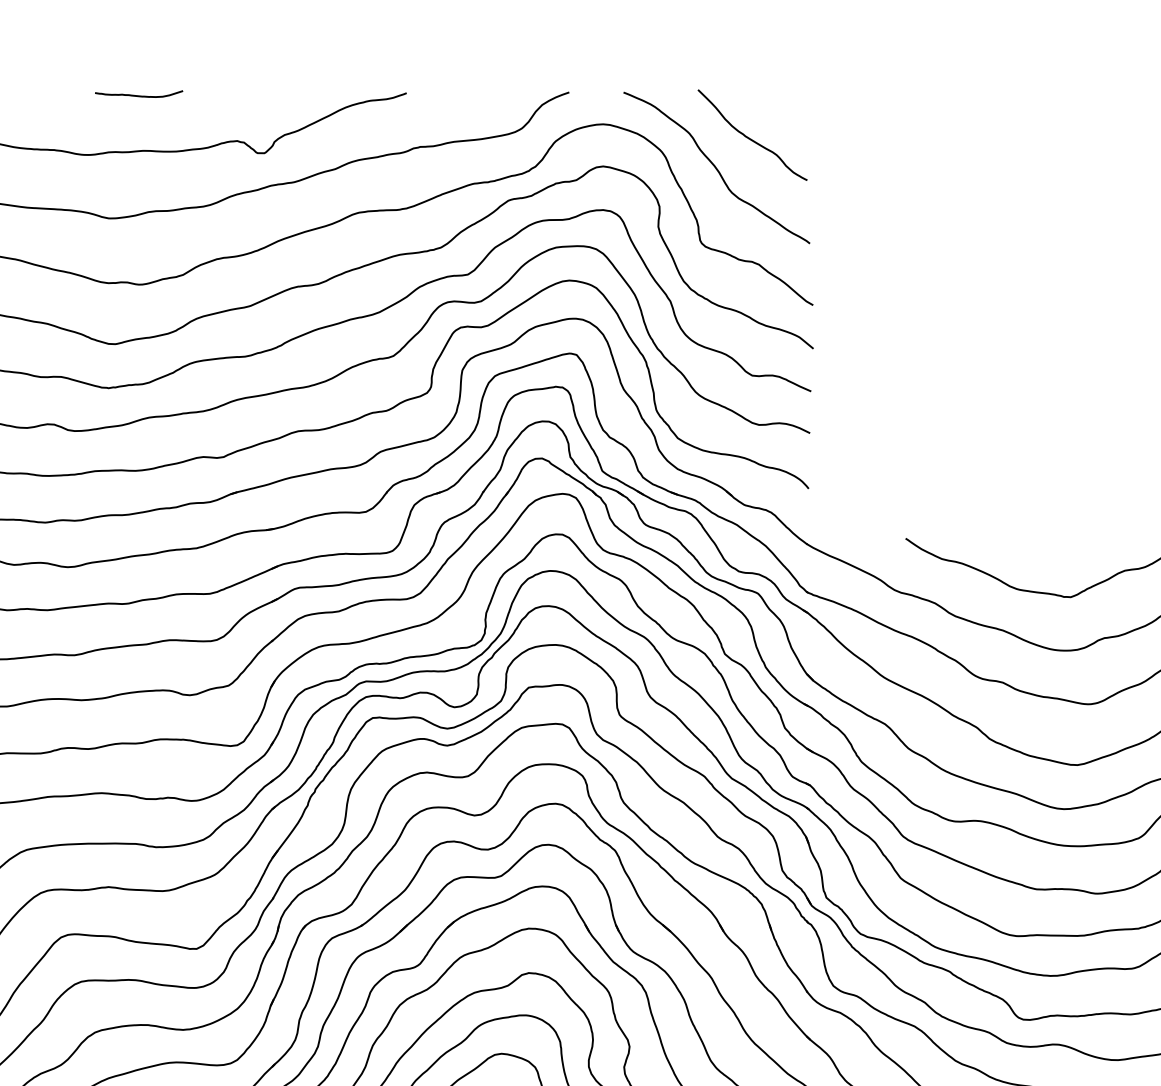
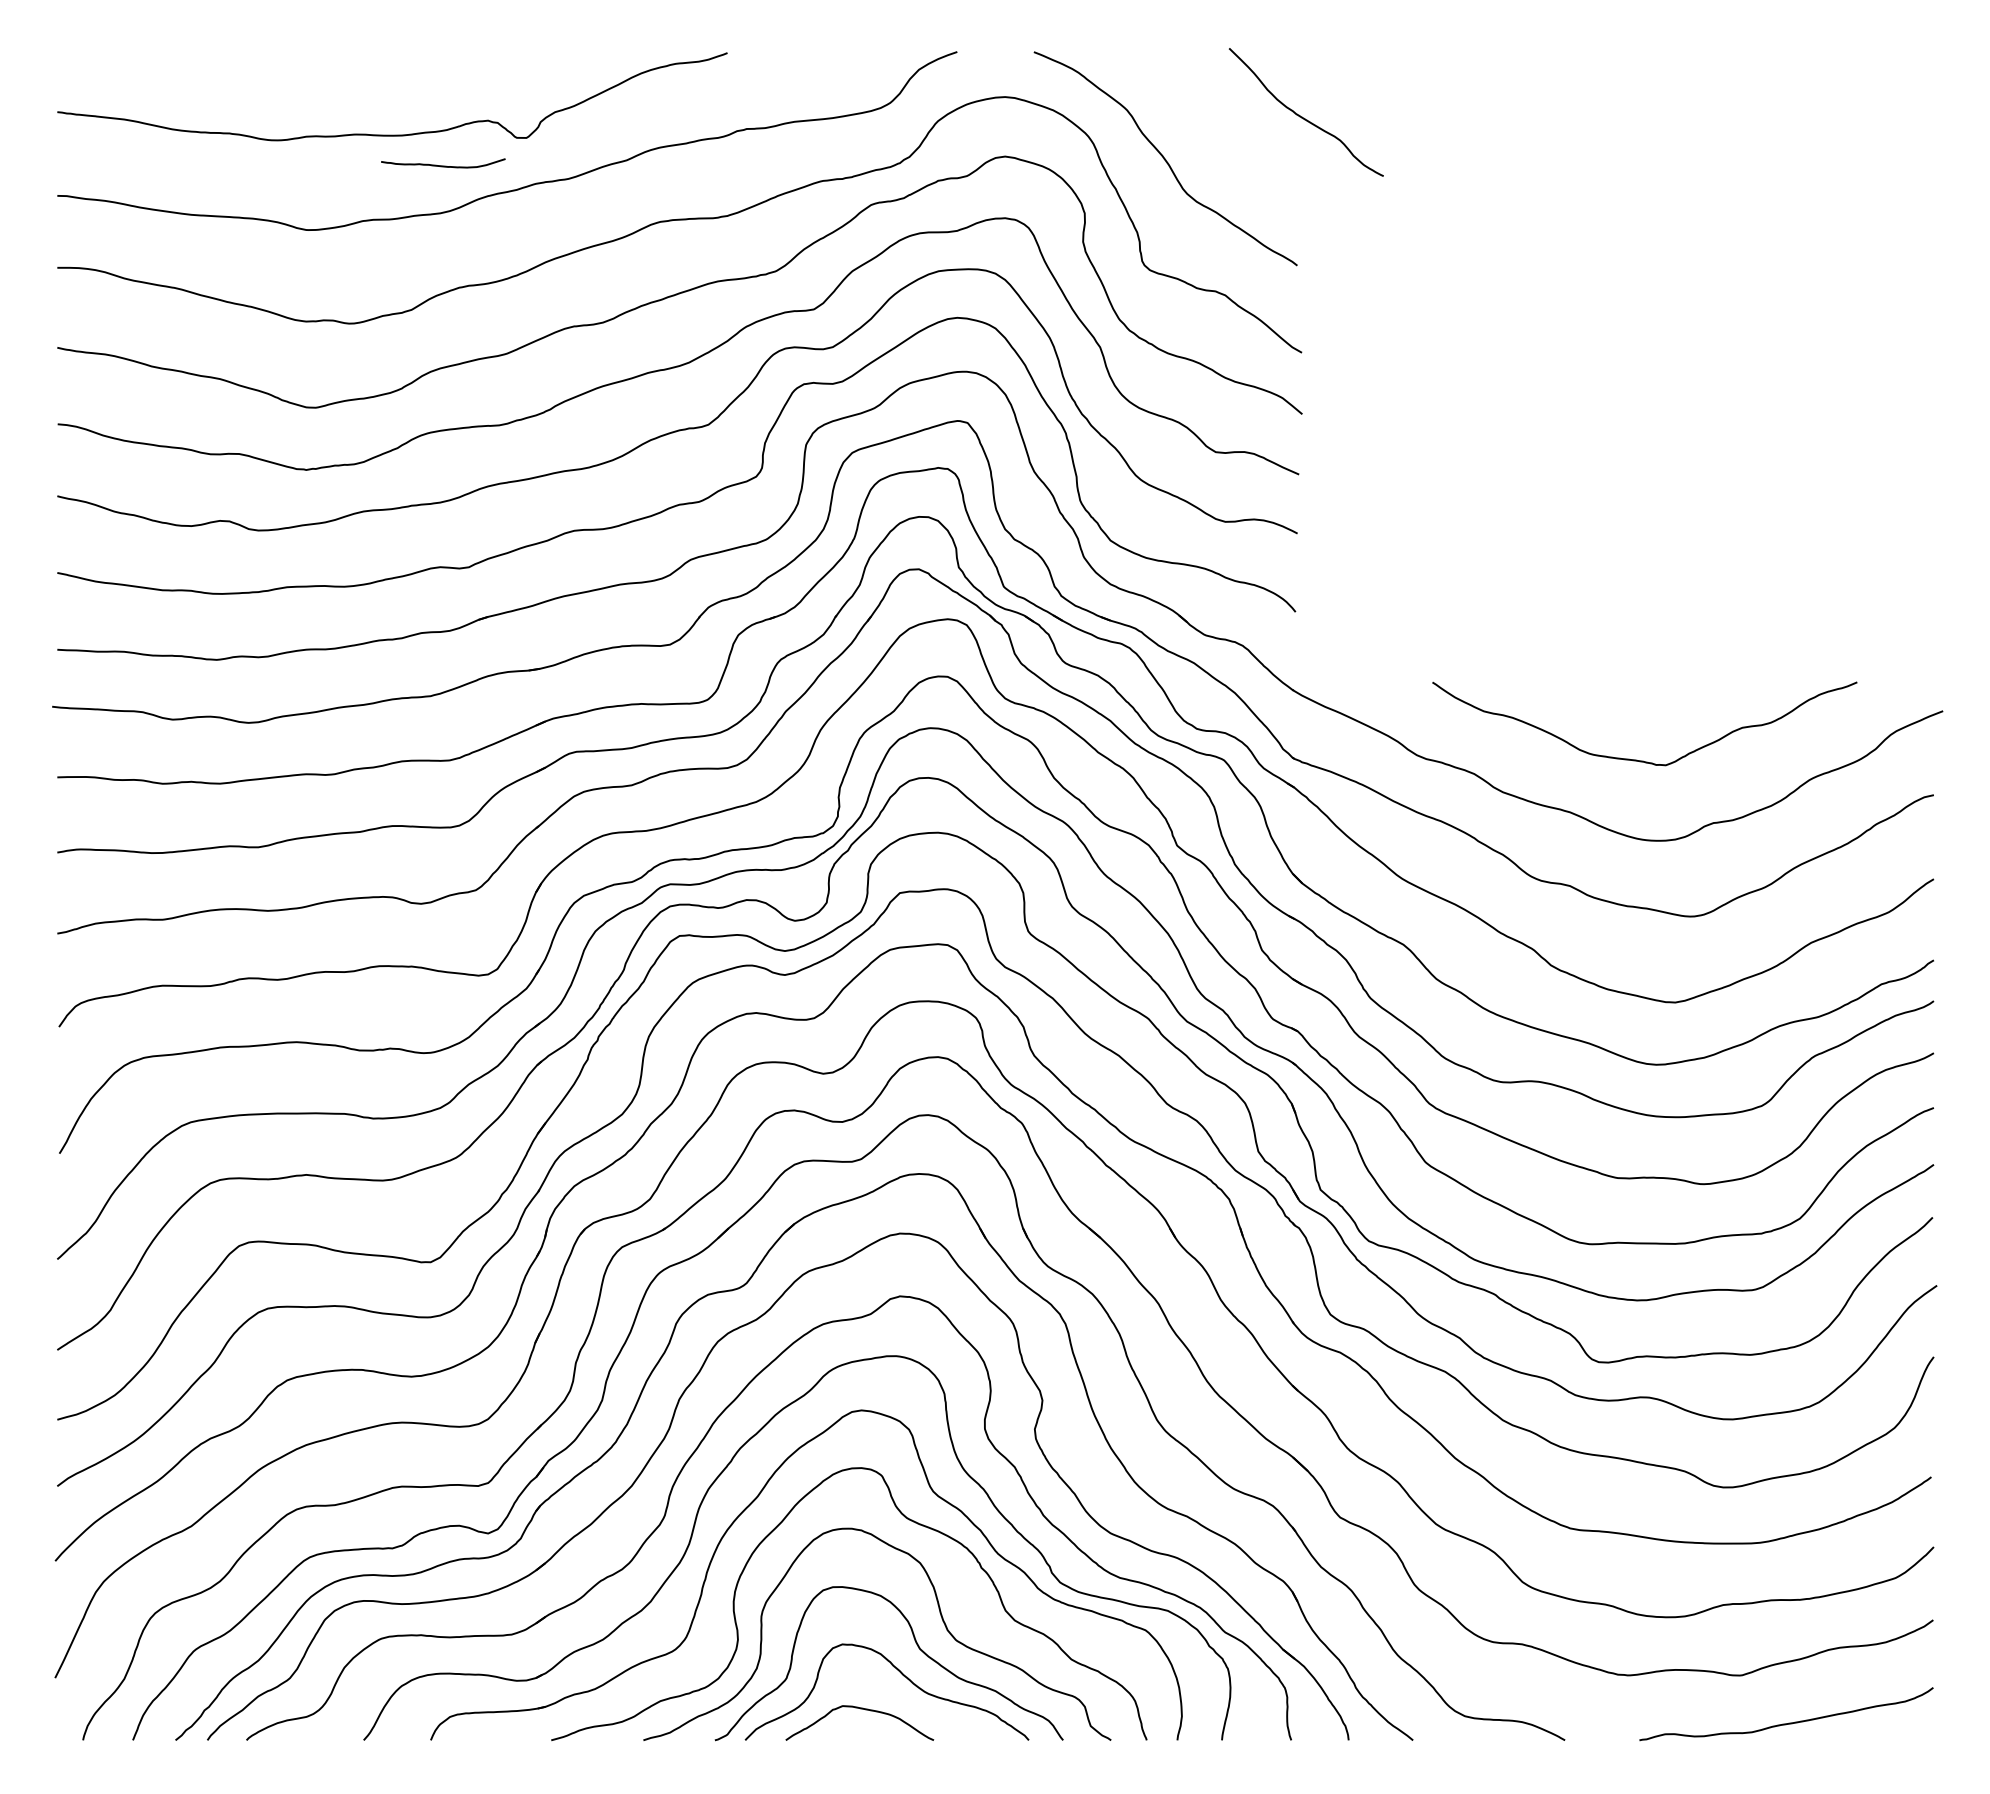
curve: (139, 95) -> (443, 165), moved
curve: (749, 138) -> (1302, 116), moved

